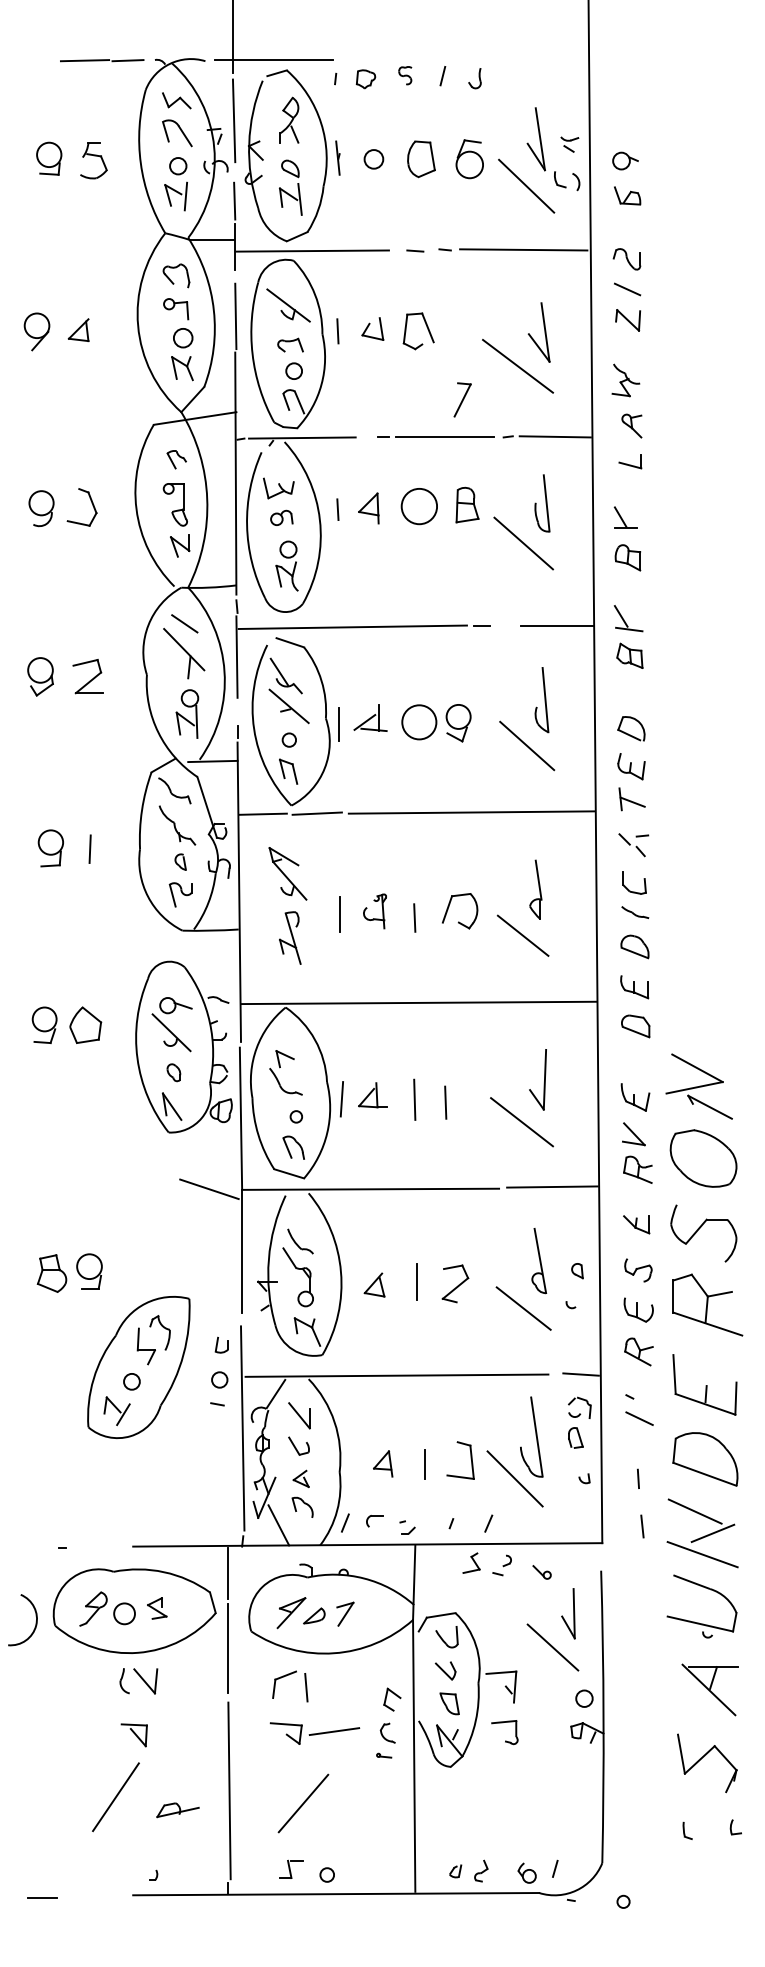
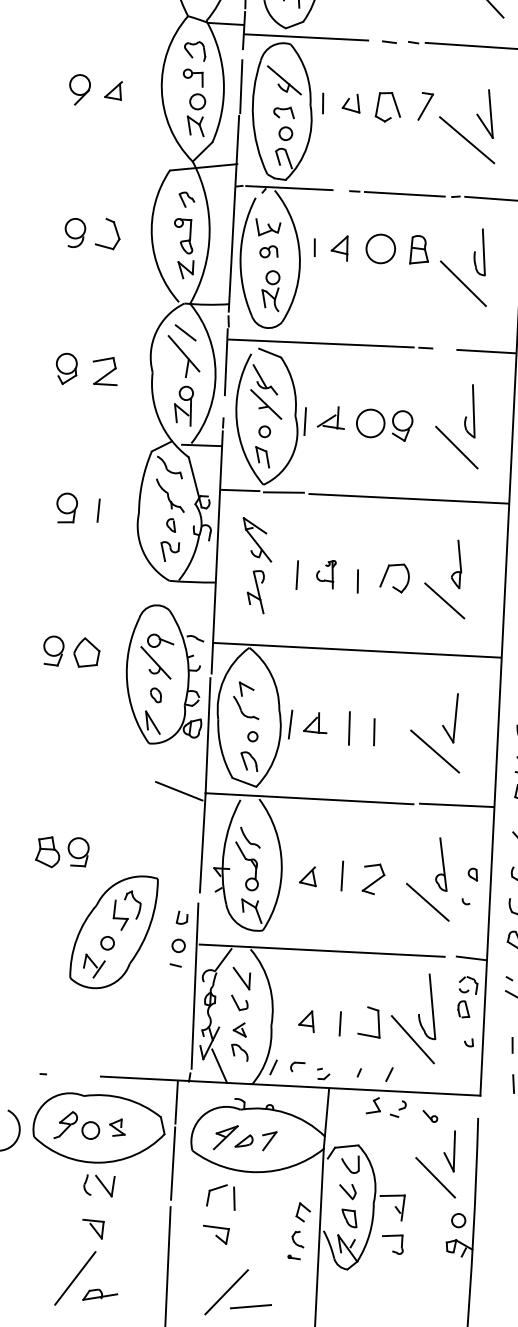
part: (462, 399) -> (425, 106), moved
line: (334, 1731) -> (250, 1306), moved
part: (177, 1810) -> (99, 1295), moved

